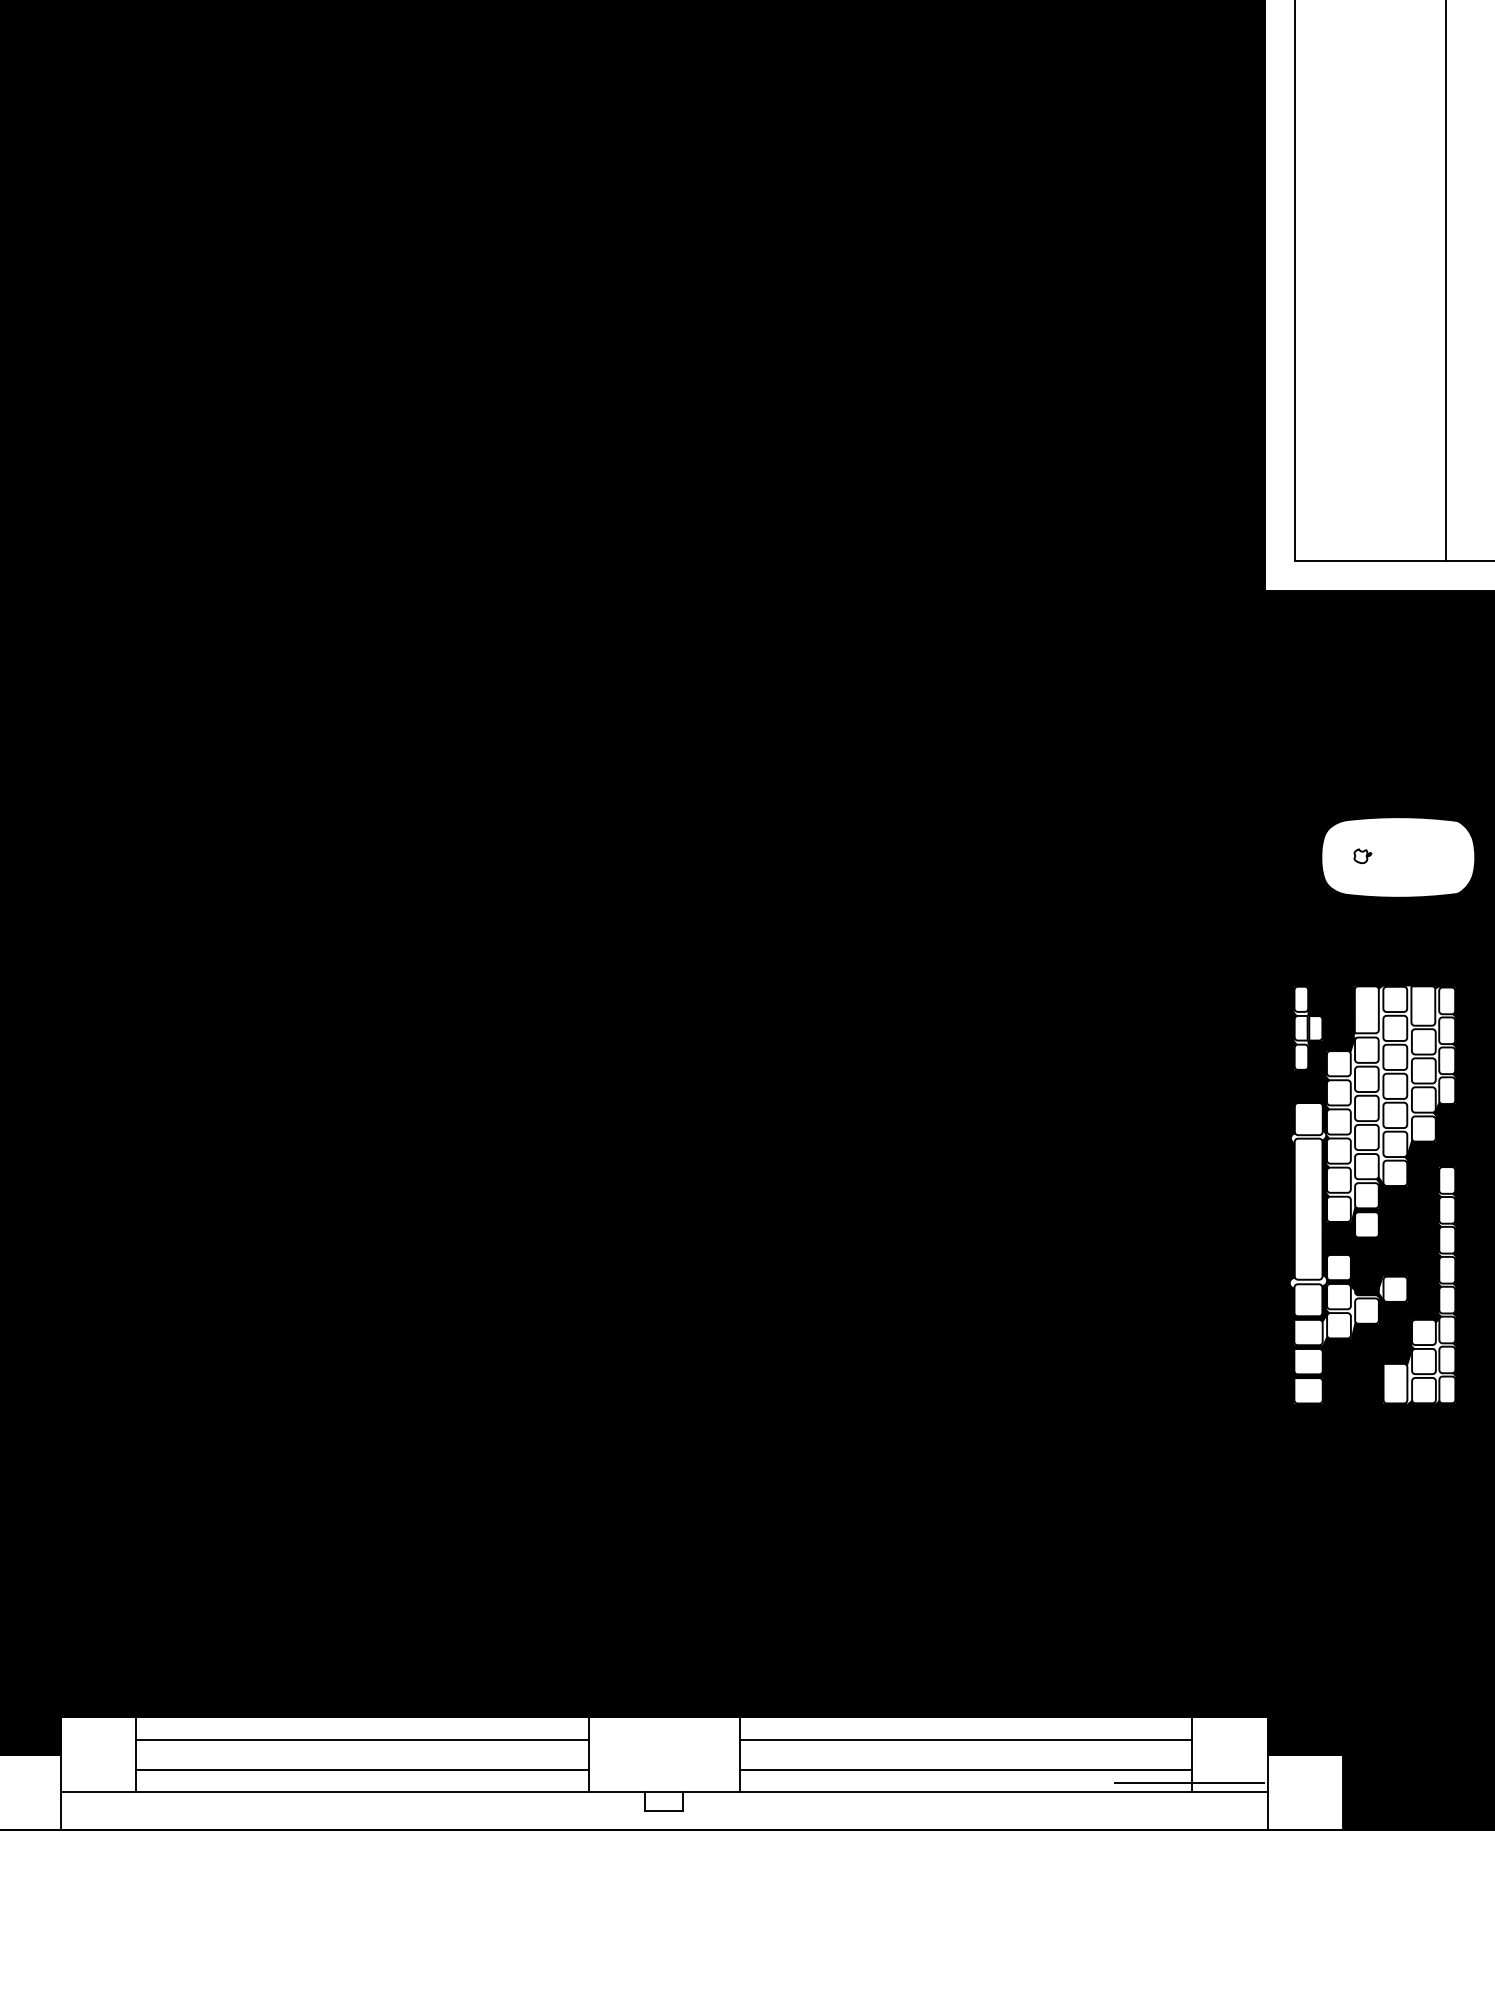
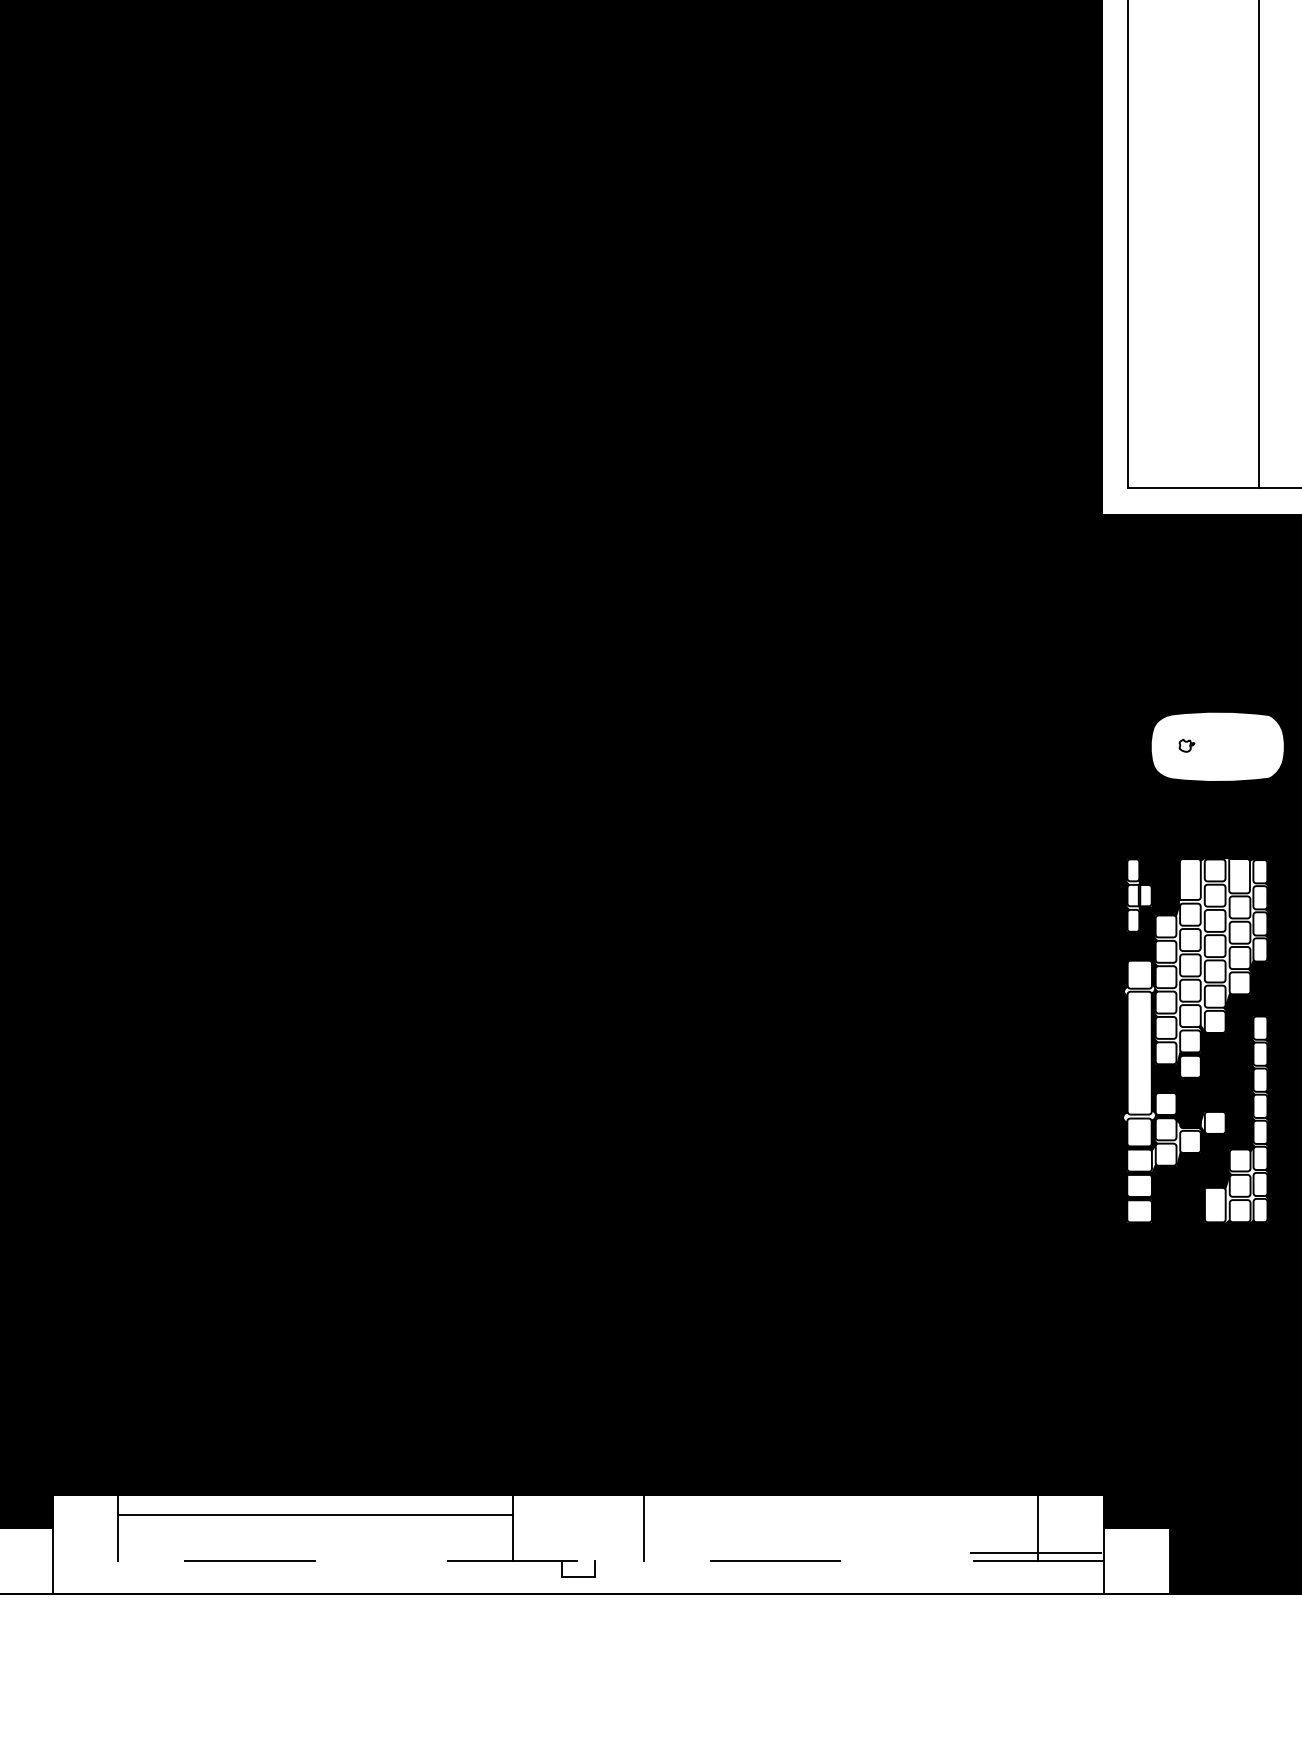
line: (965, 1739) -> (840, 1514), removed
line: (361, 1769) -> (314, 1541), removed
line: (965, 1769) -> (840, 1541), removed
line: (664, 1792) -> (578, 1561), solid -> dashed

